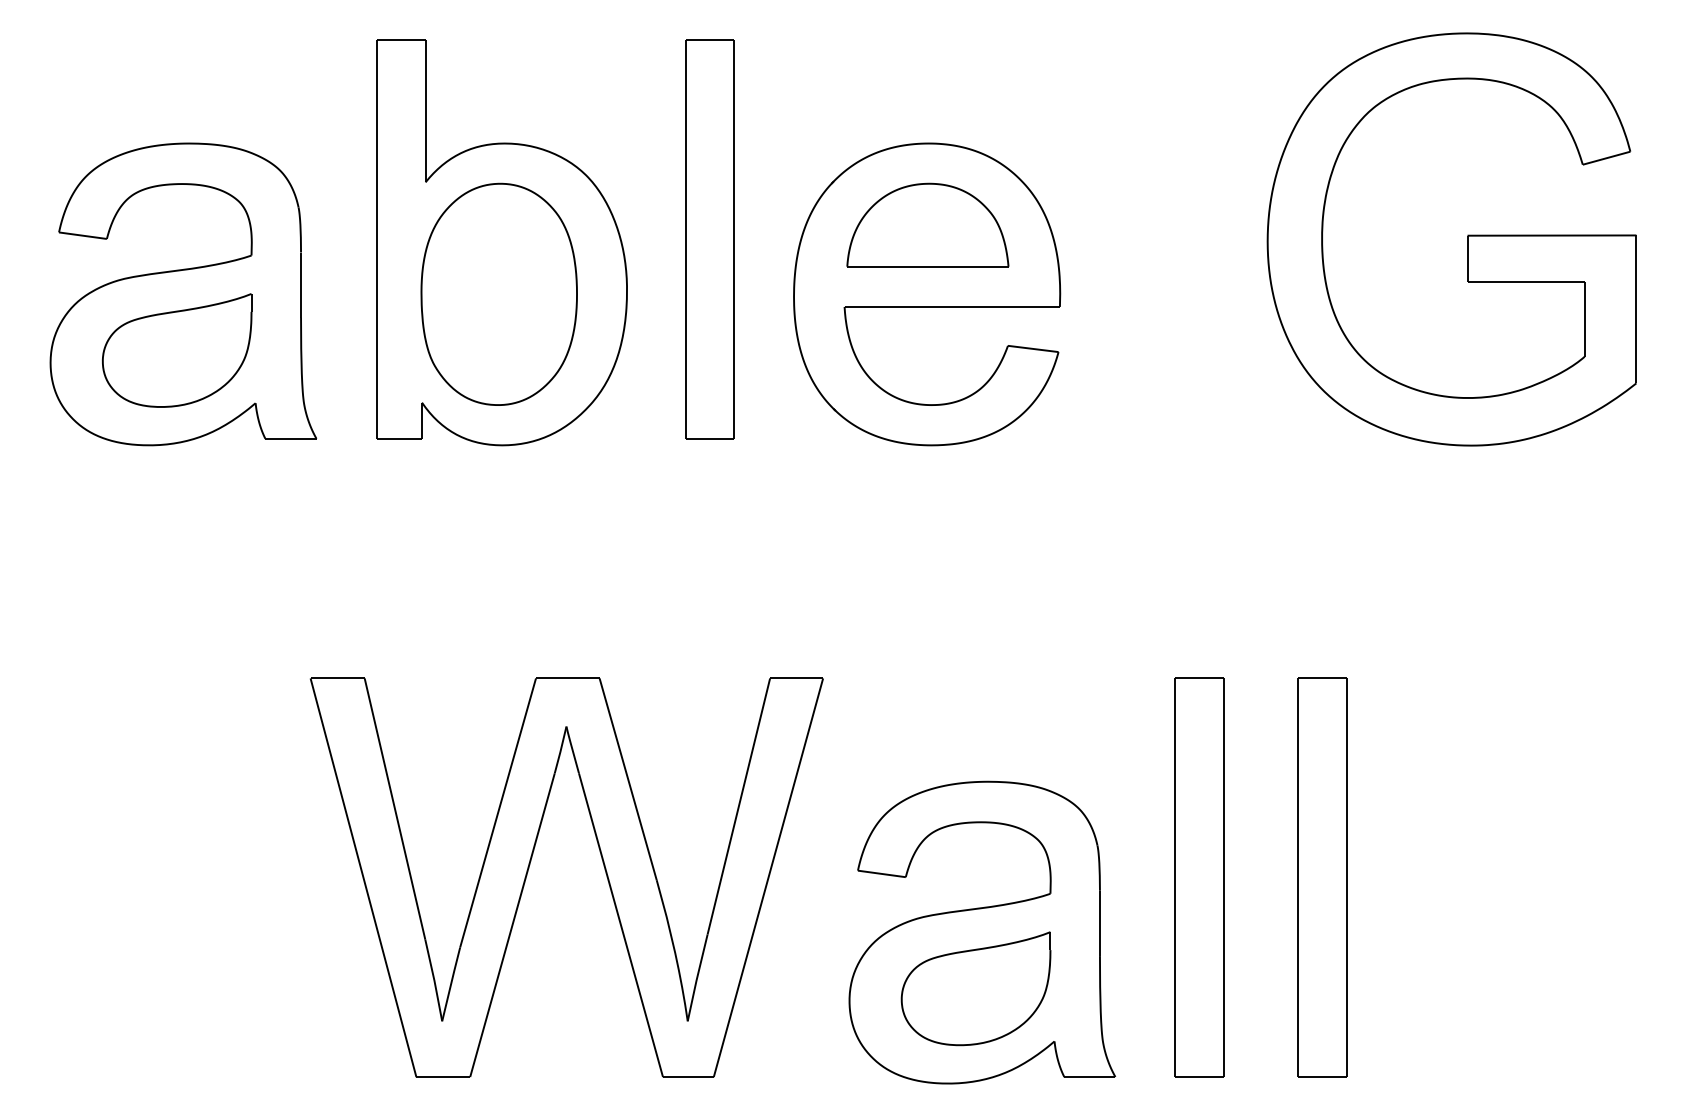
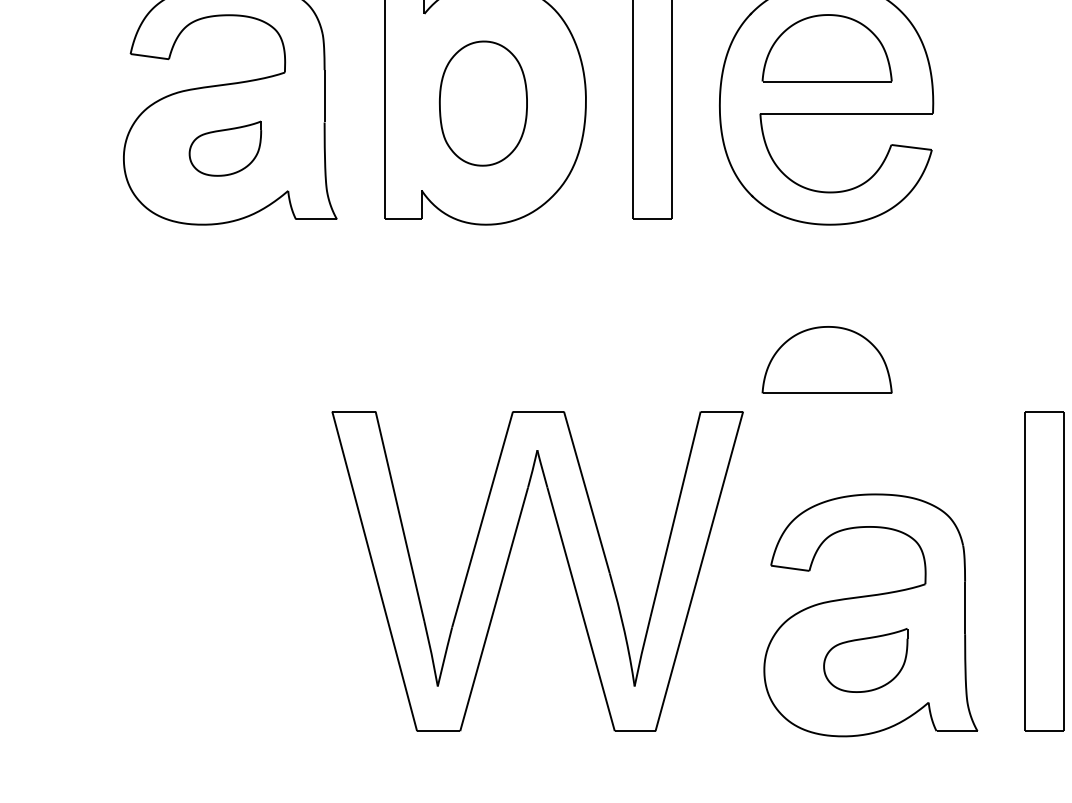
part: (498, 293) -> (482, 102), size x0.7
part: (177, 350) -> (225, 148), size x0.6
part: (927, 613) -> (826, 359), added
part: (975, 988) -> (865, 660), size x0.7

